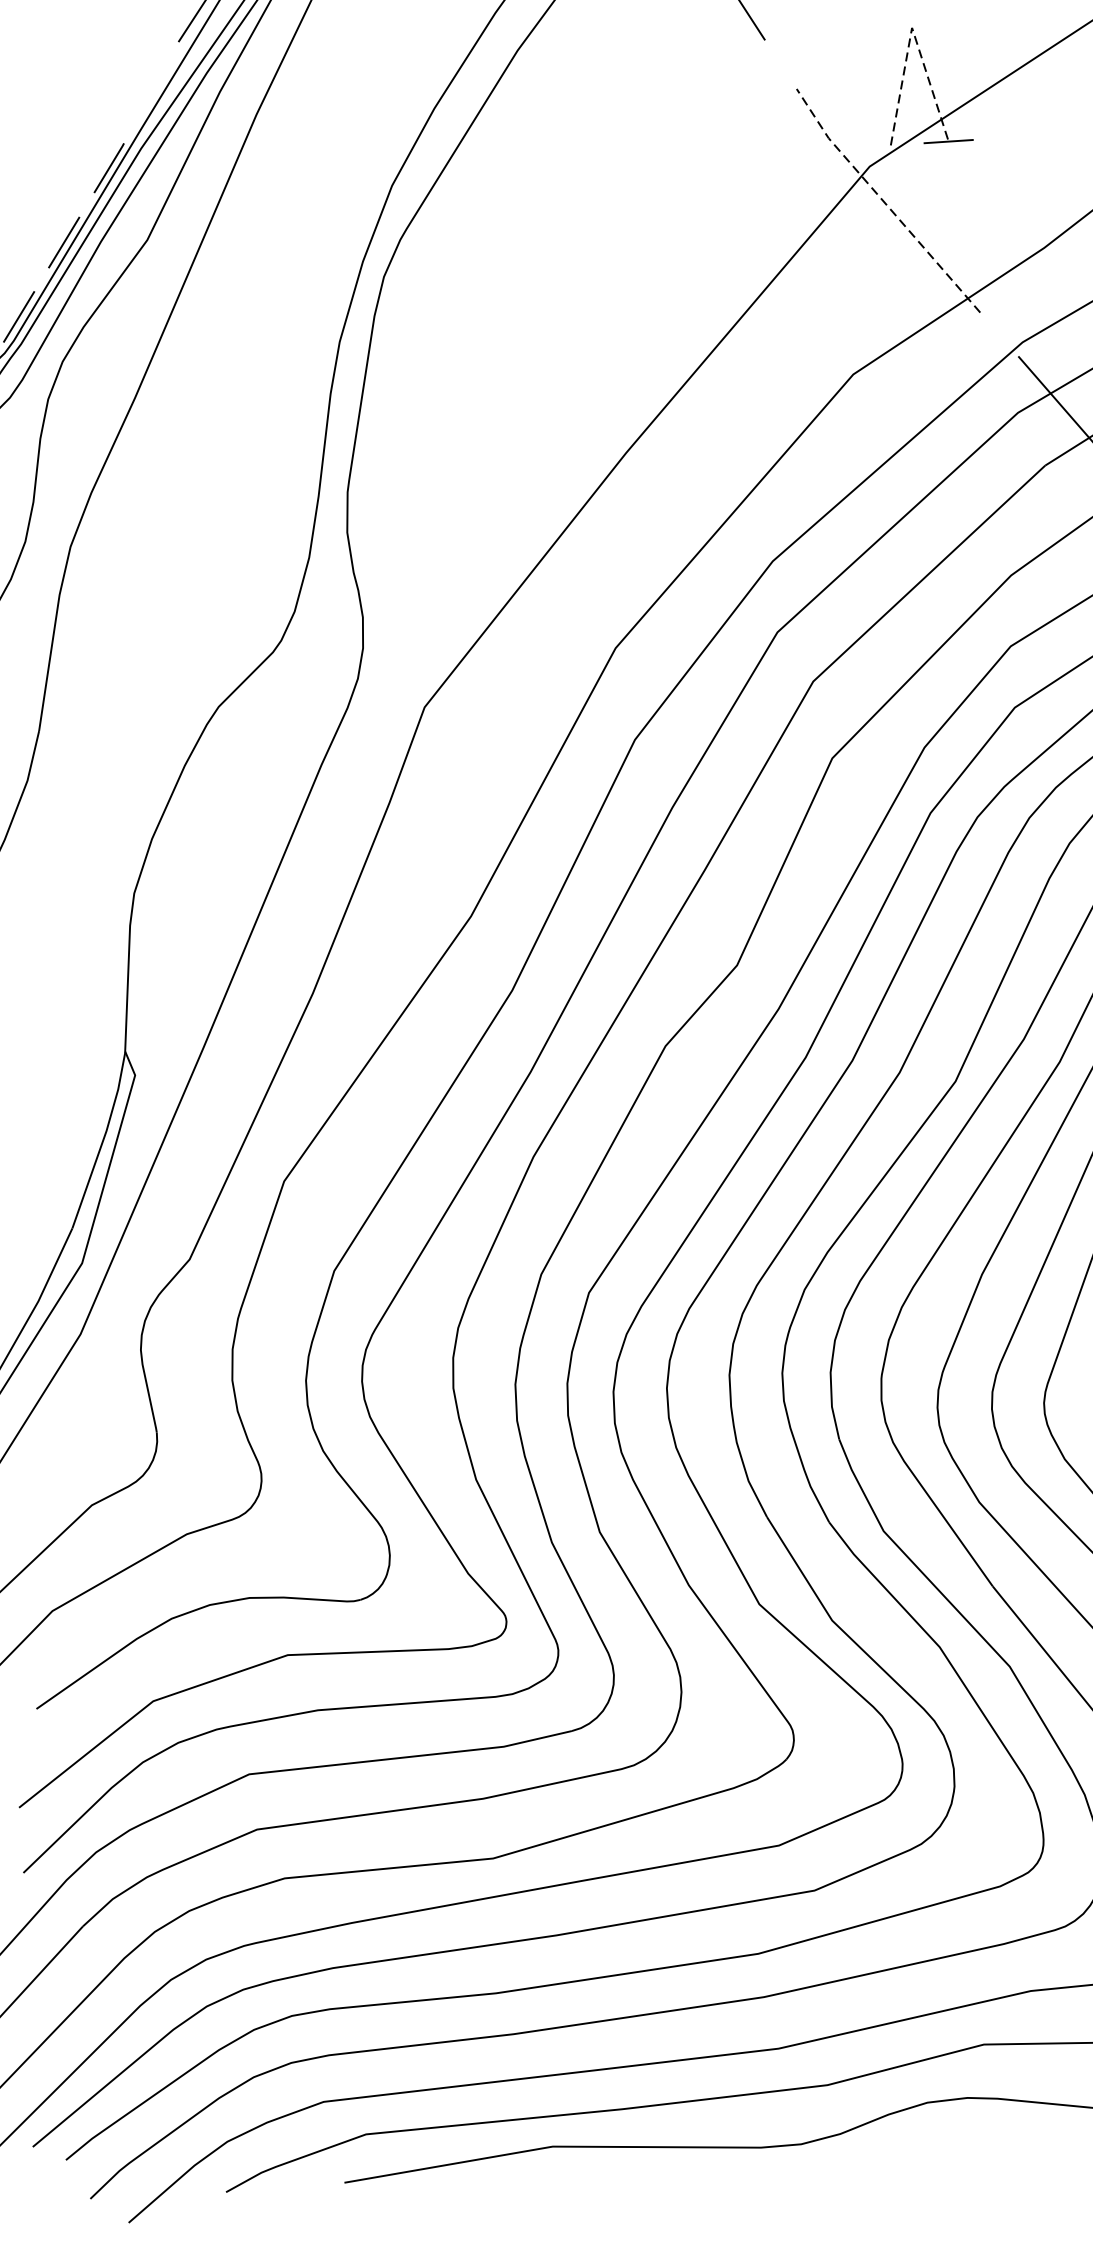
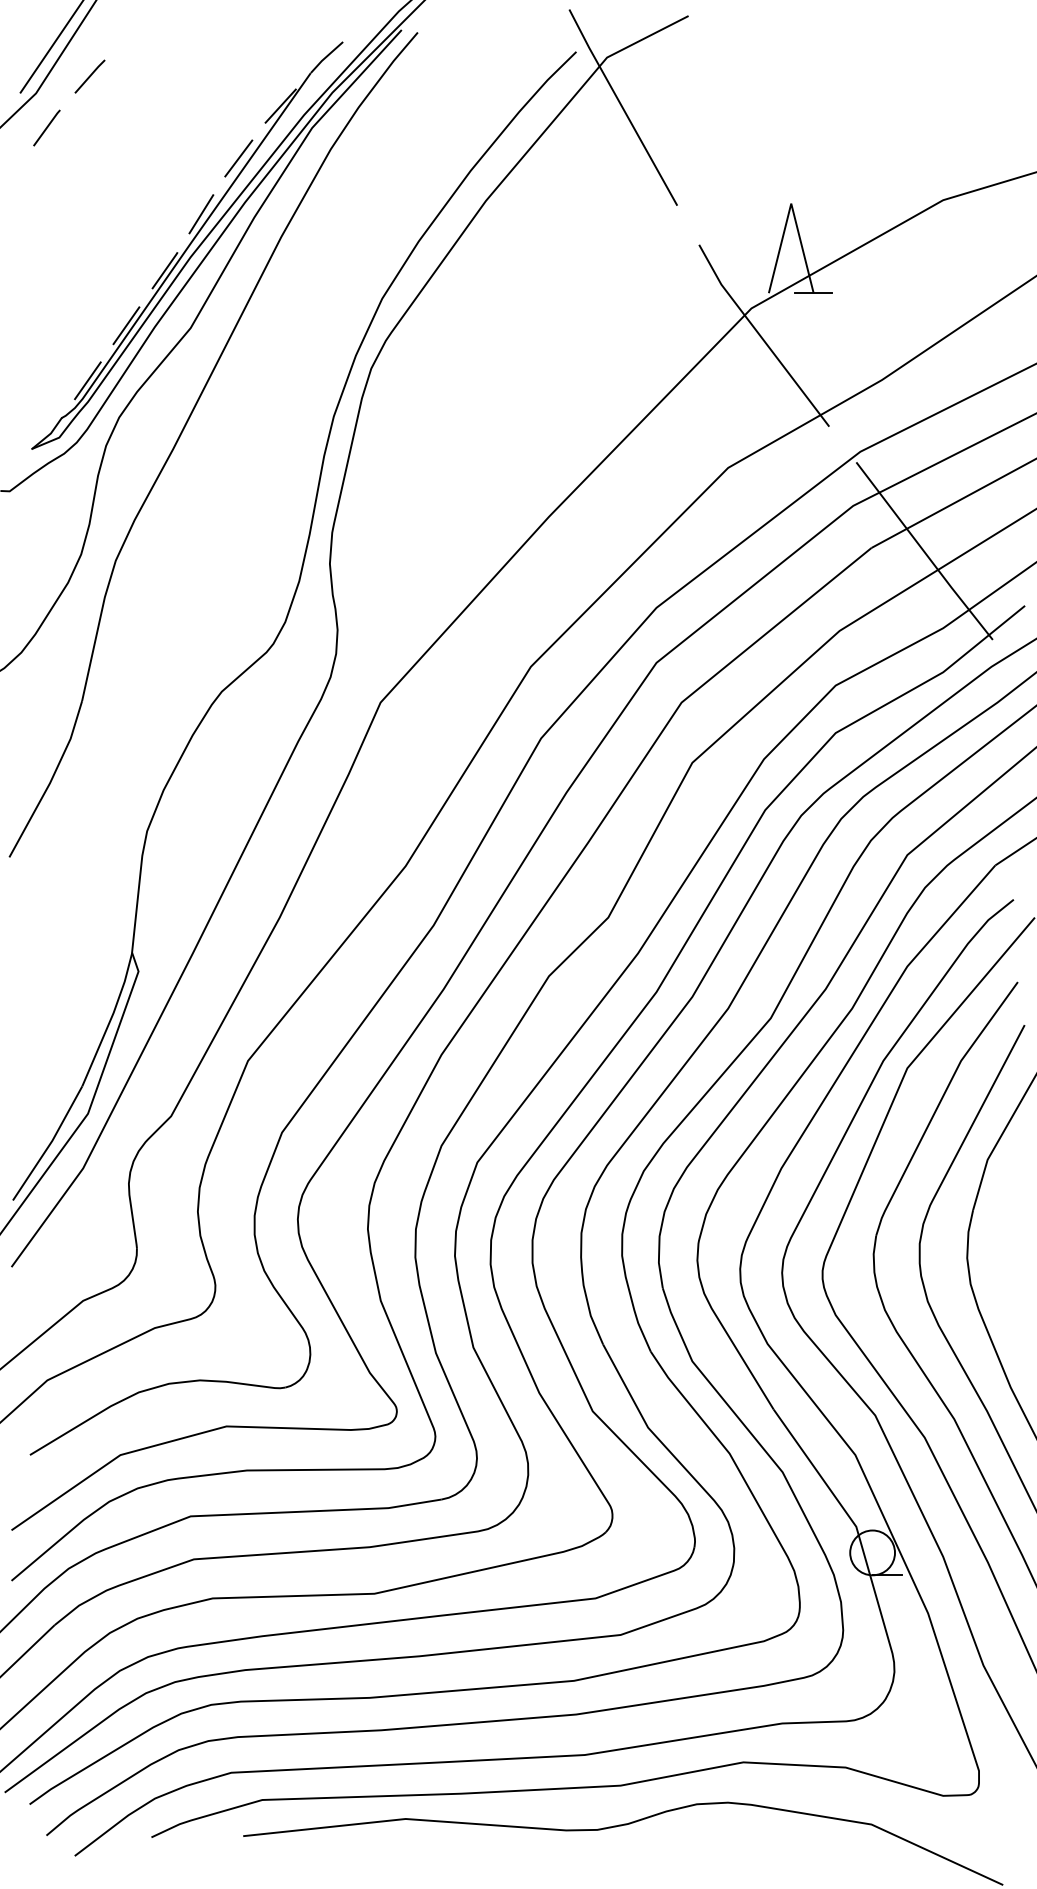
line: (912, 27) -> (791, 203), dashed -> solid
line: (151, 92) -> (201, 214), added
line: (885, 201) -> (761, 336), dashed -> solid

